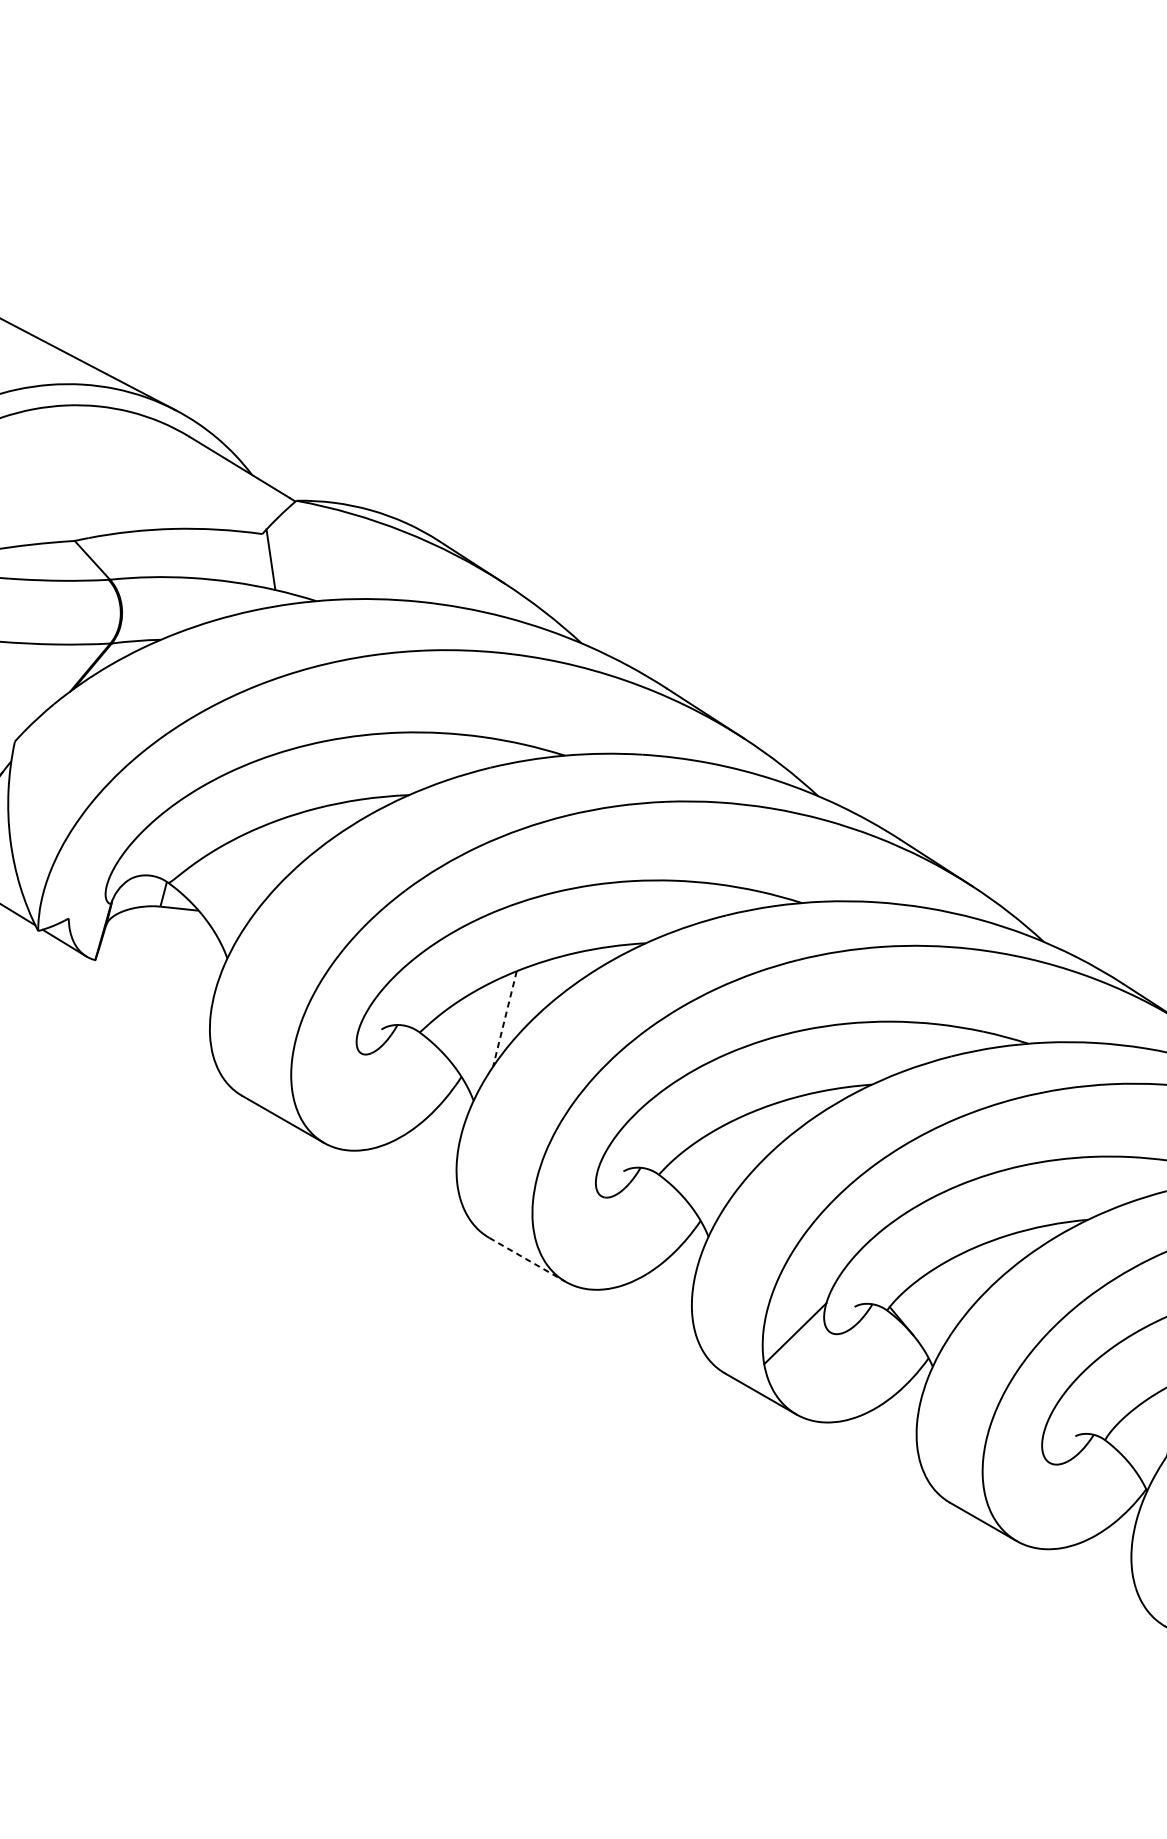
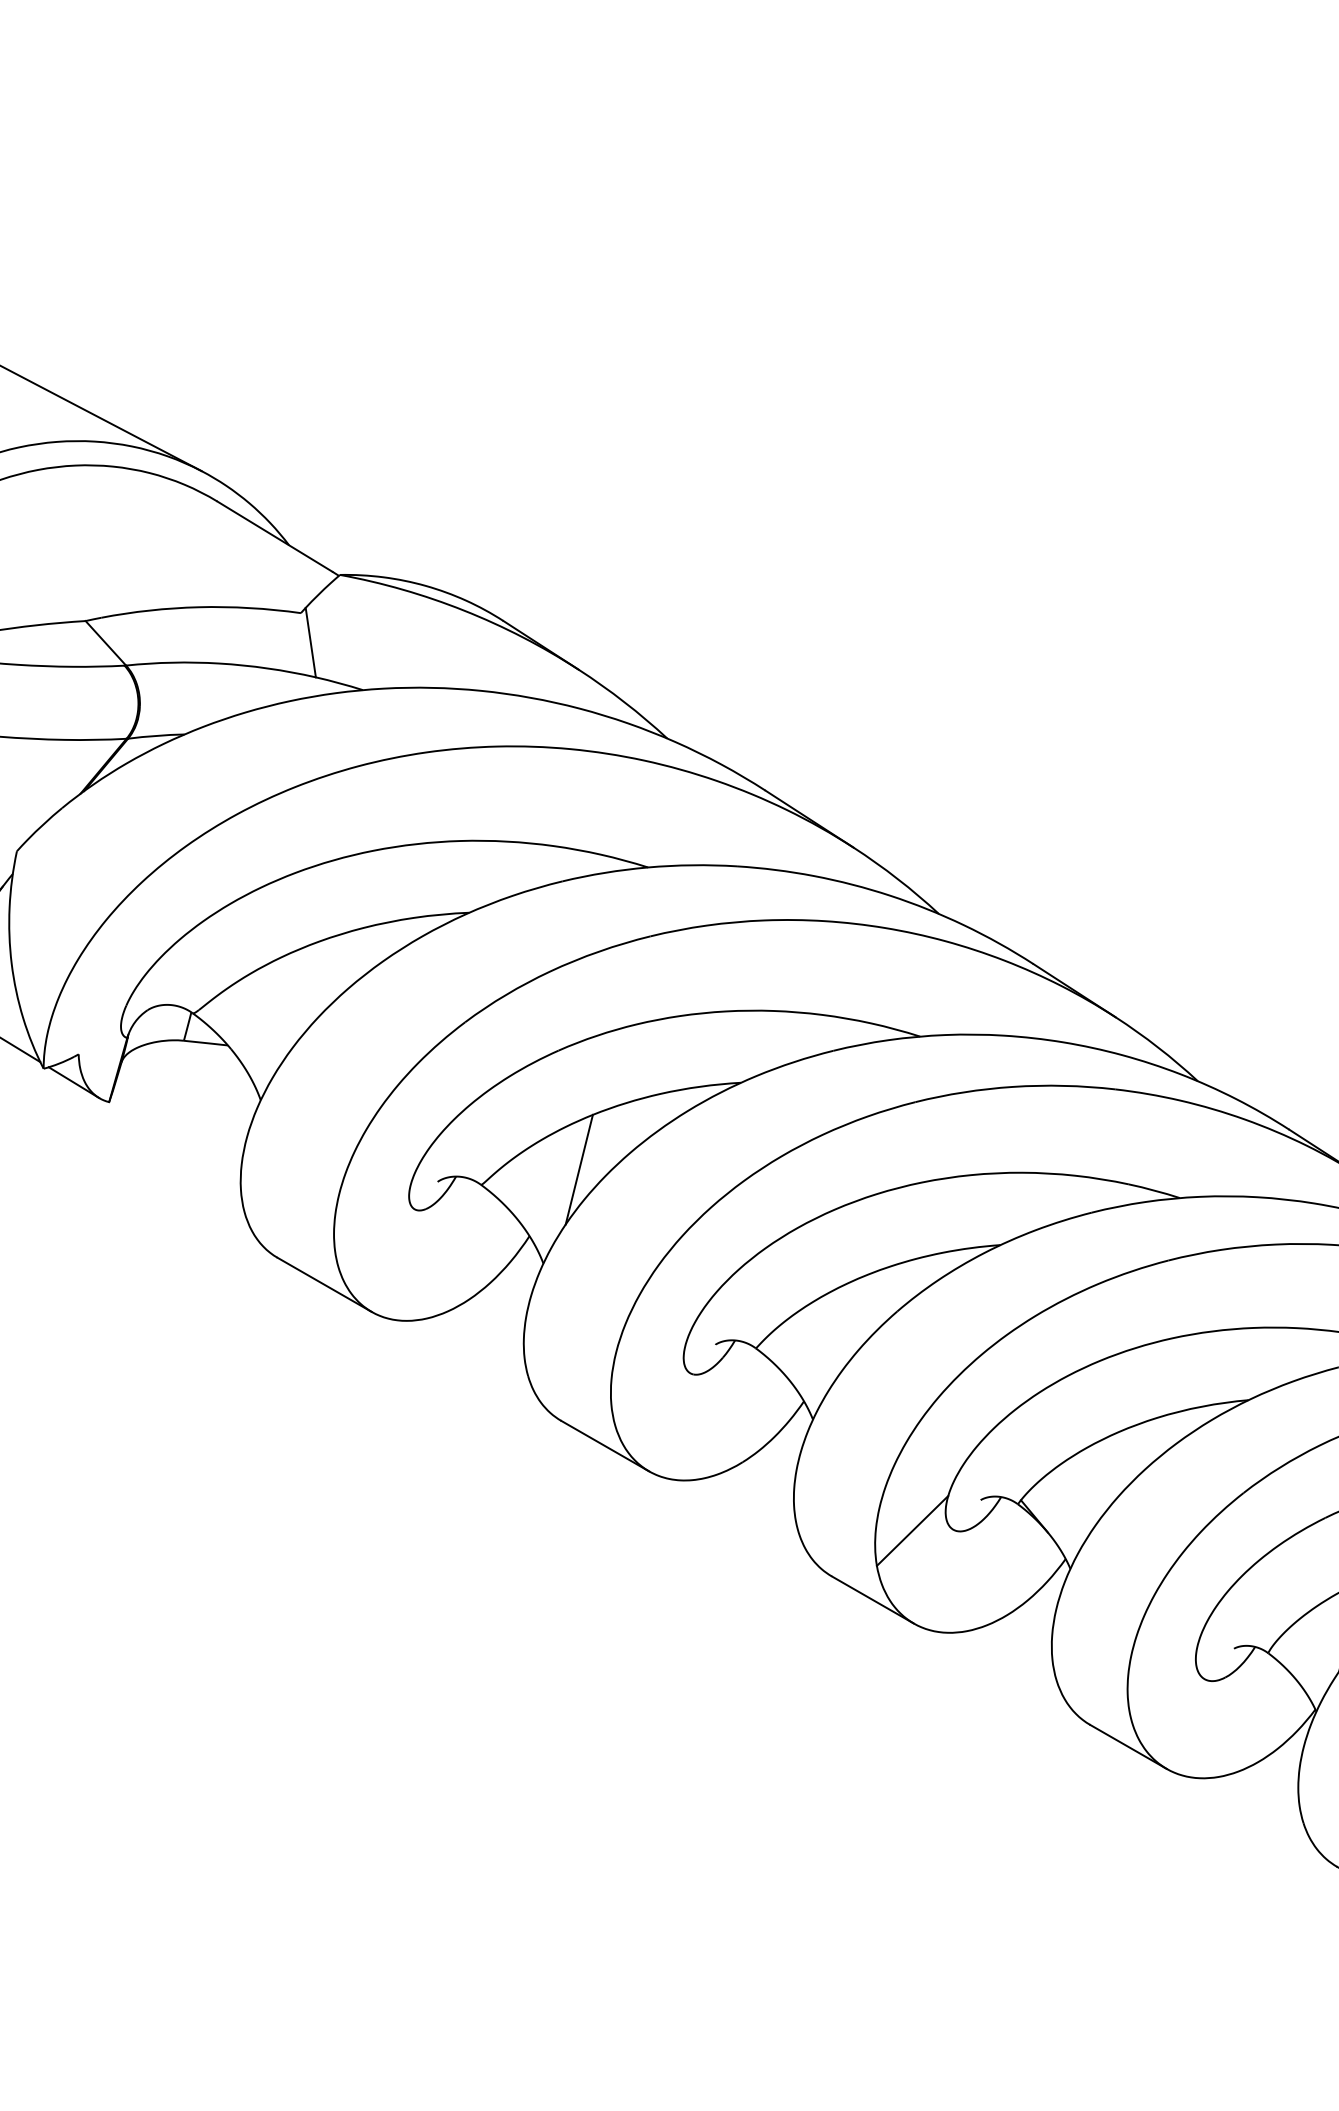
line: (505, 1019) -> (579, 1170), dashed -> solid
line: (527, 1260) -> (605, 1446), dashed -> solid

